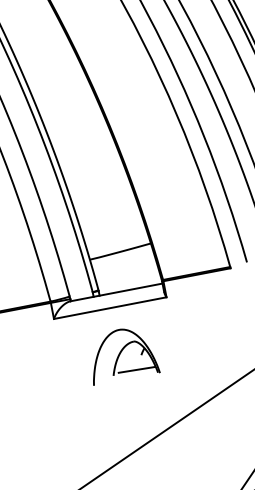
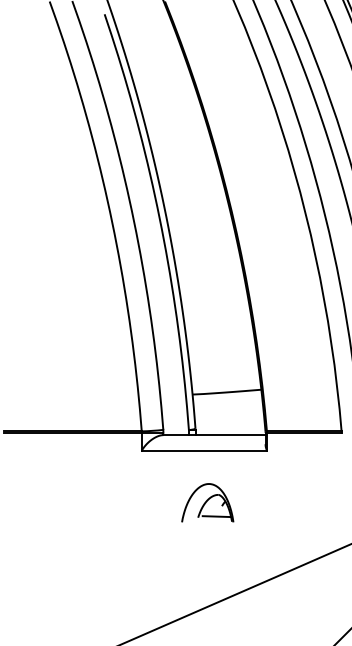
part: (122, 354) -> (207, 502), size x0.7

